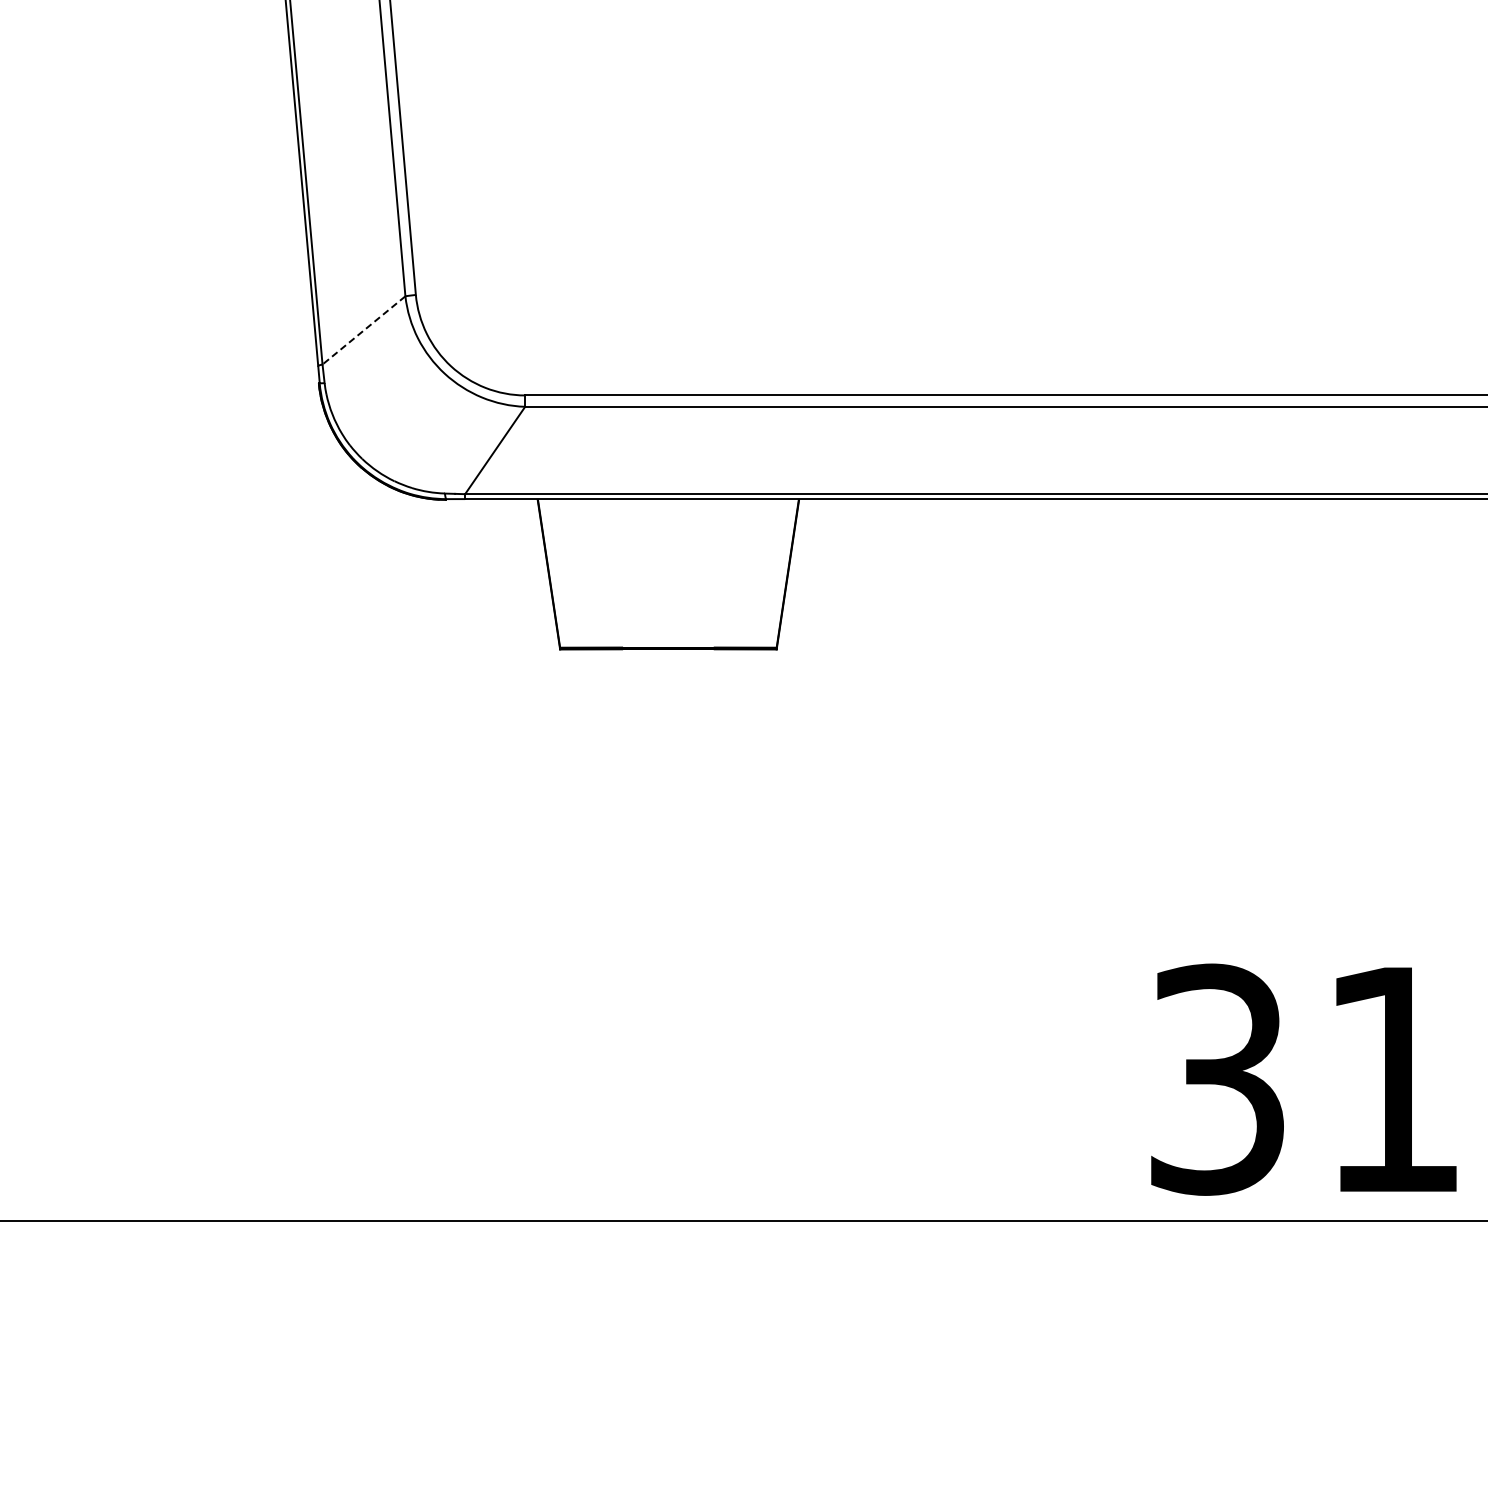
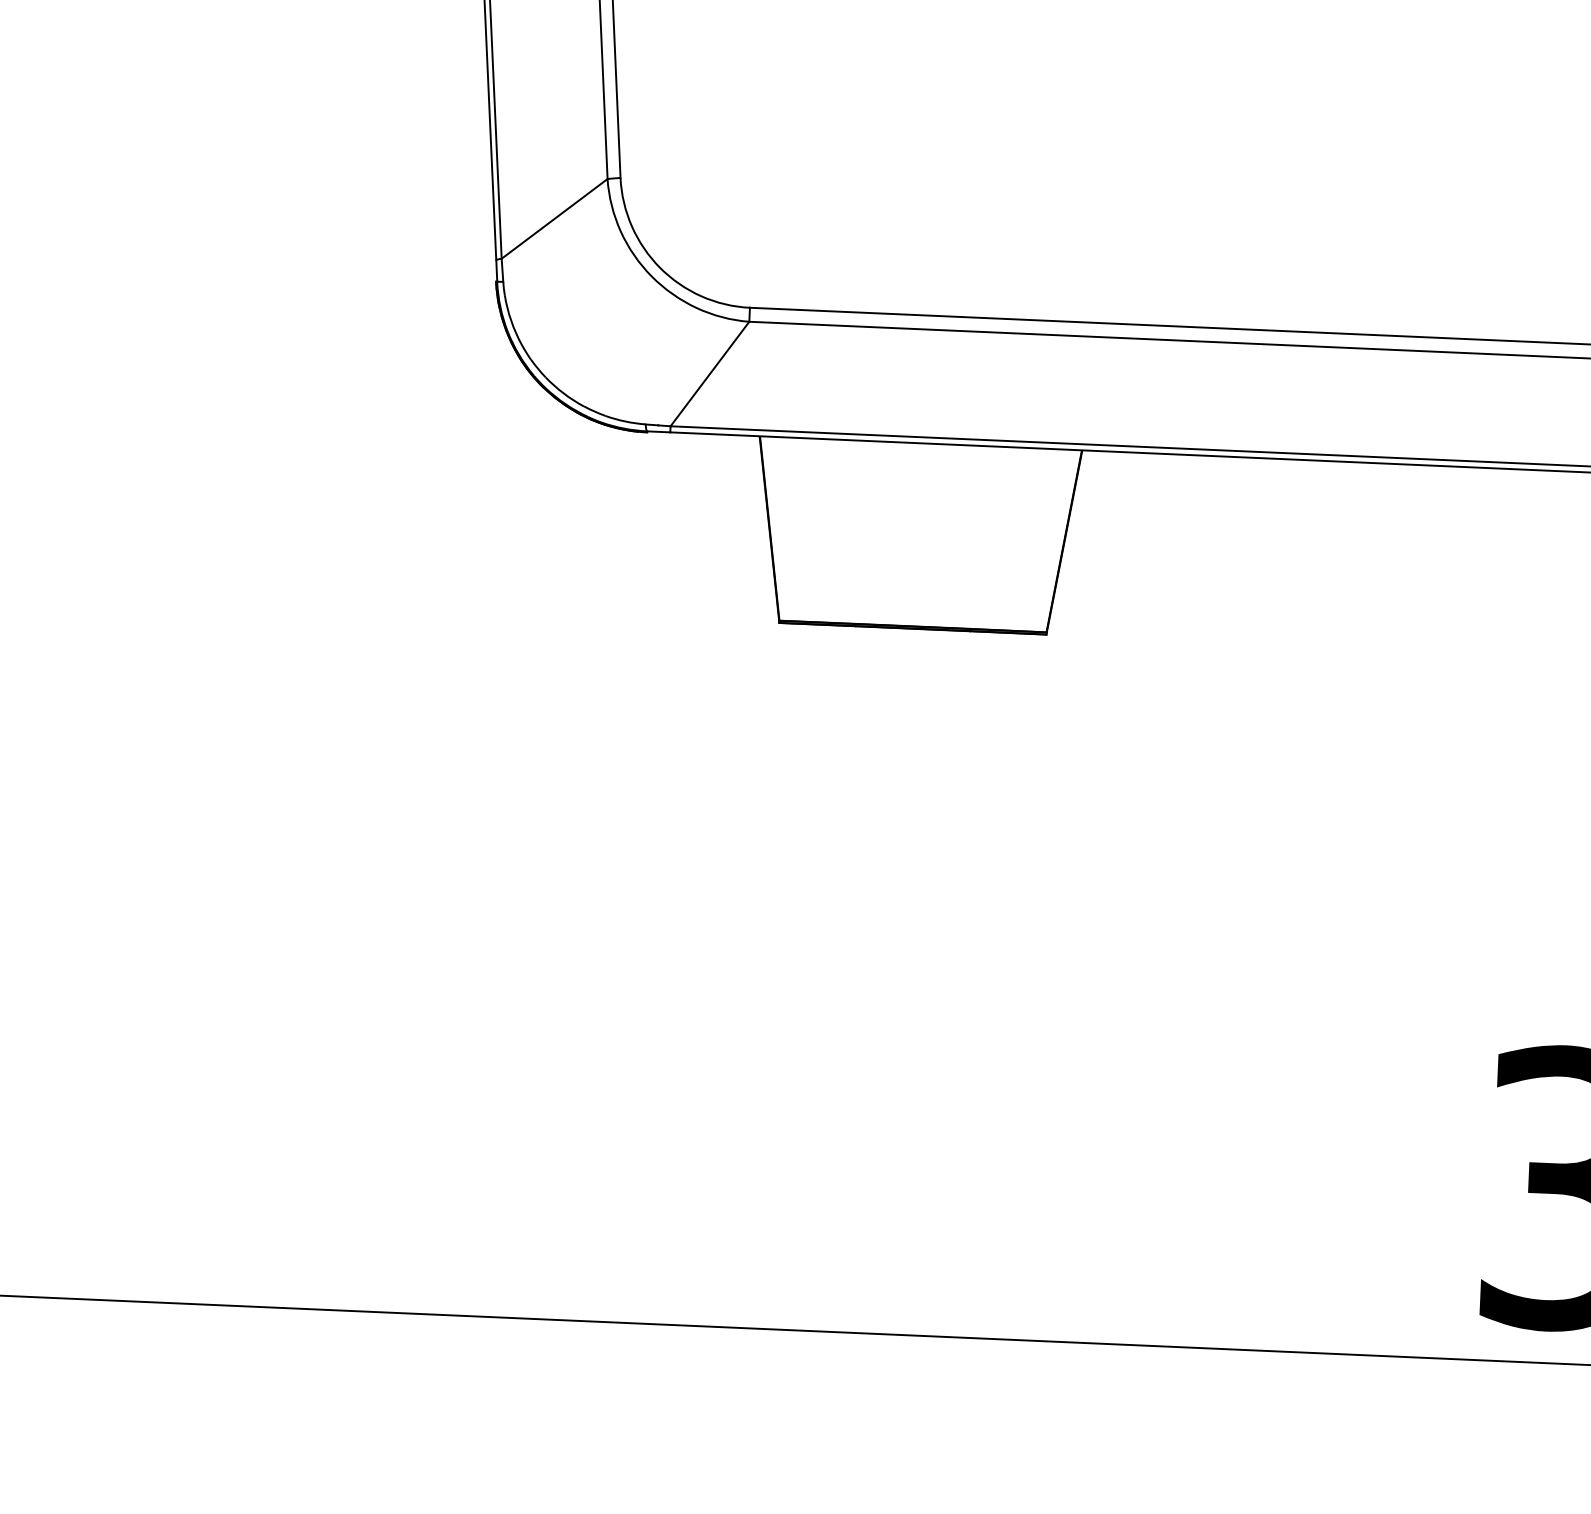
line: (363, 330) -> (554, 218), dashed -> solid

